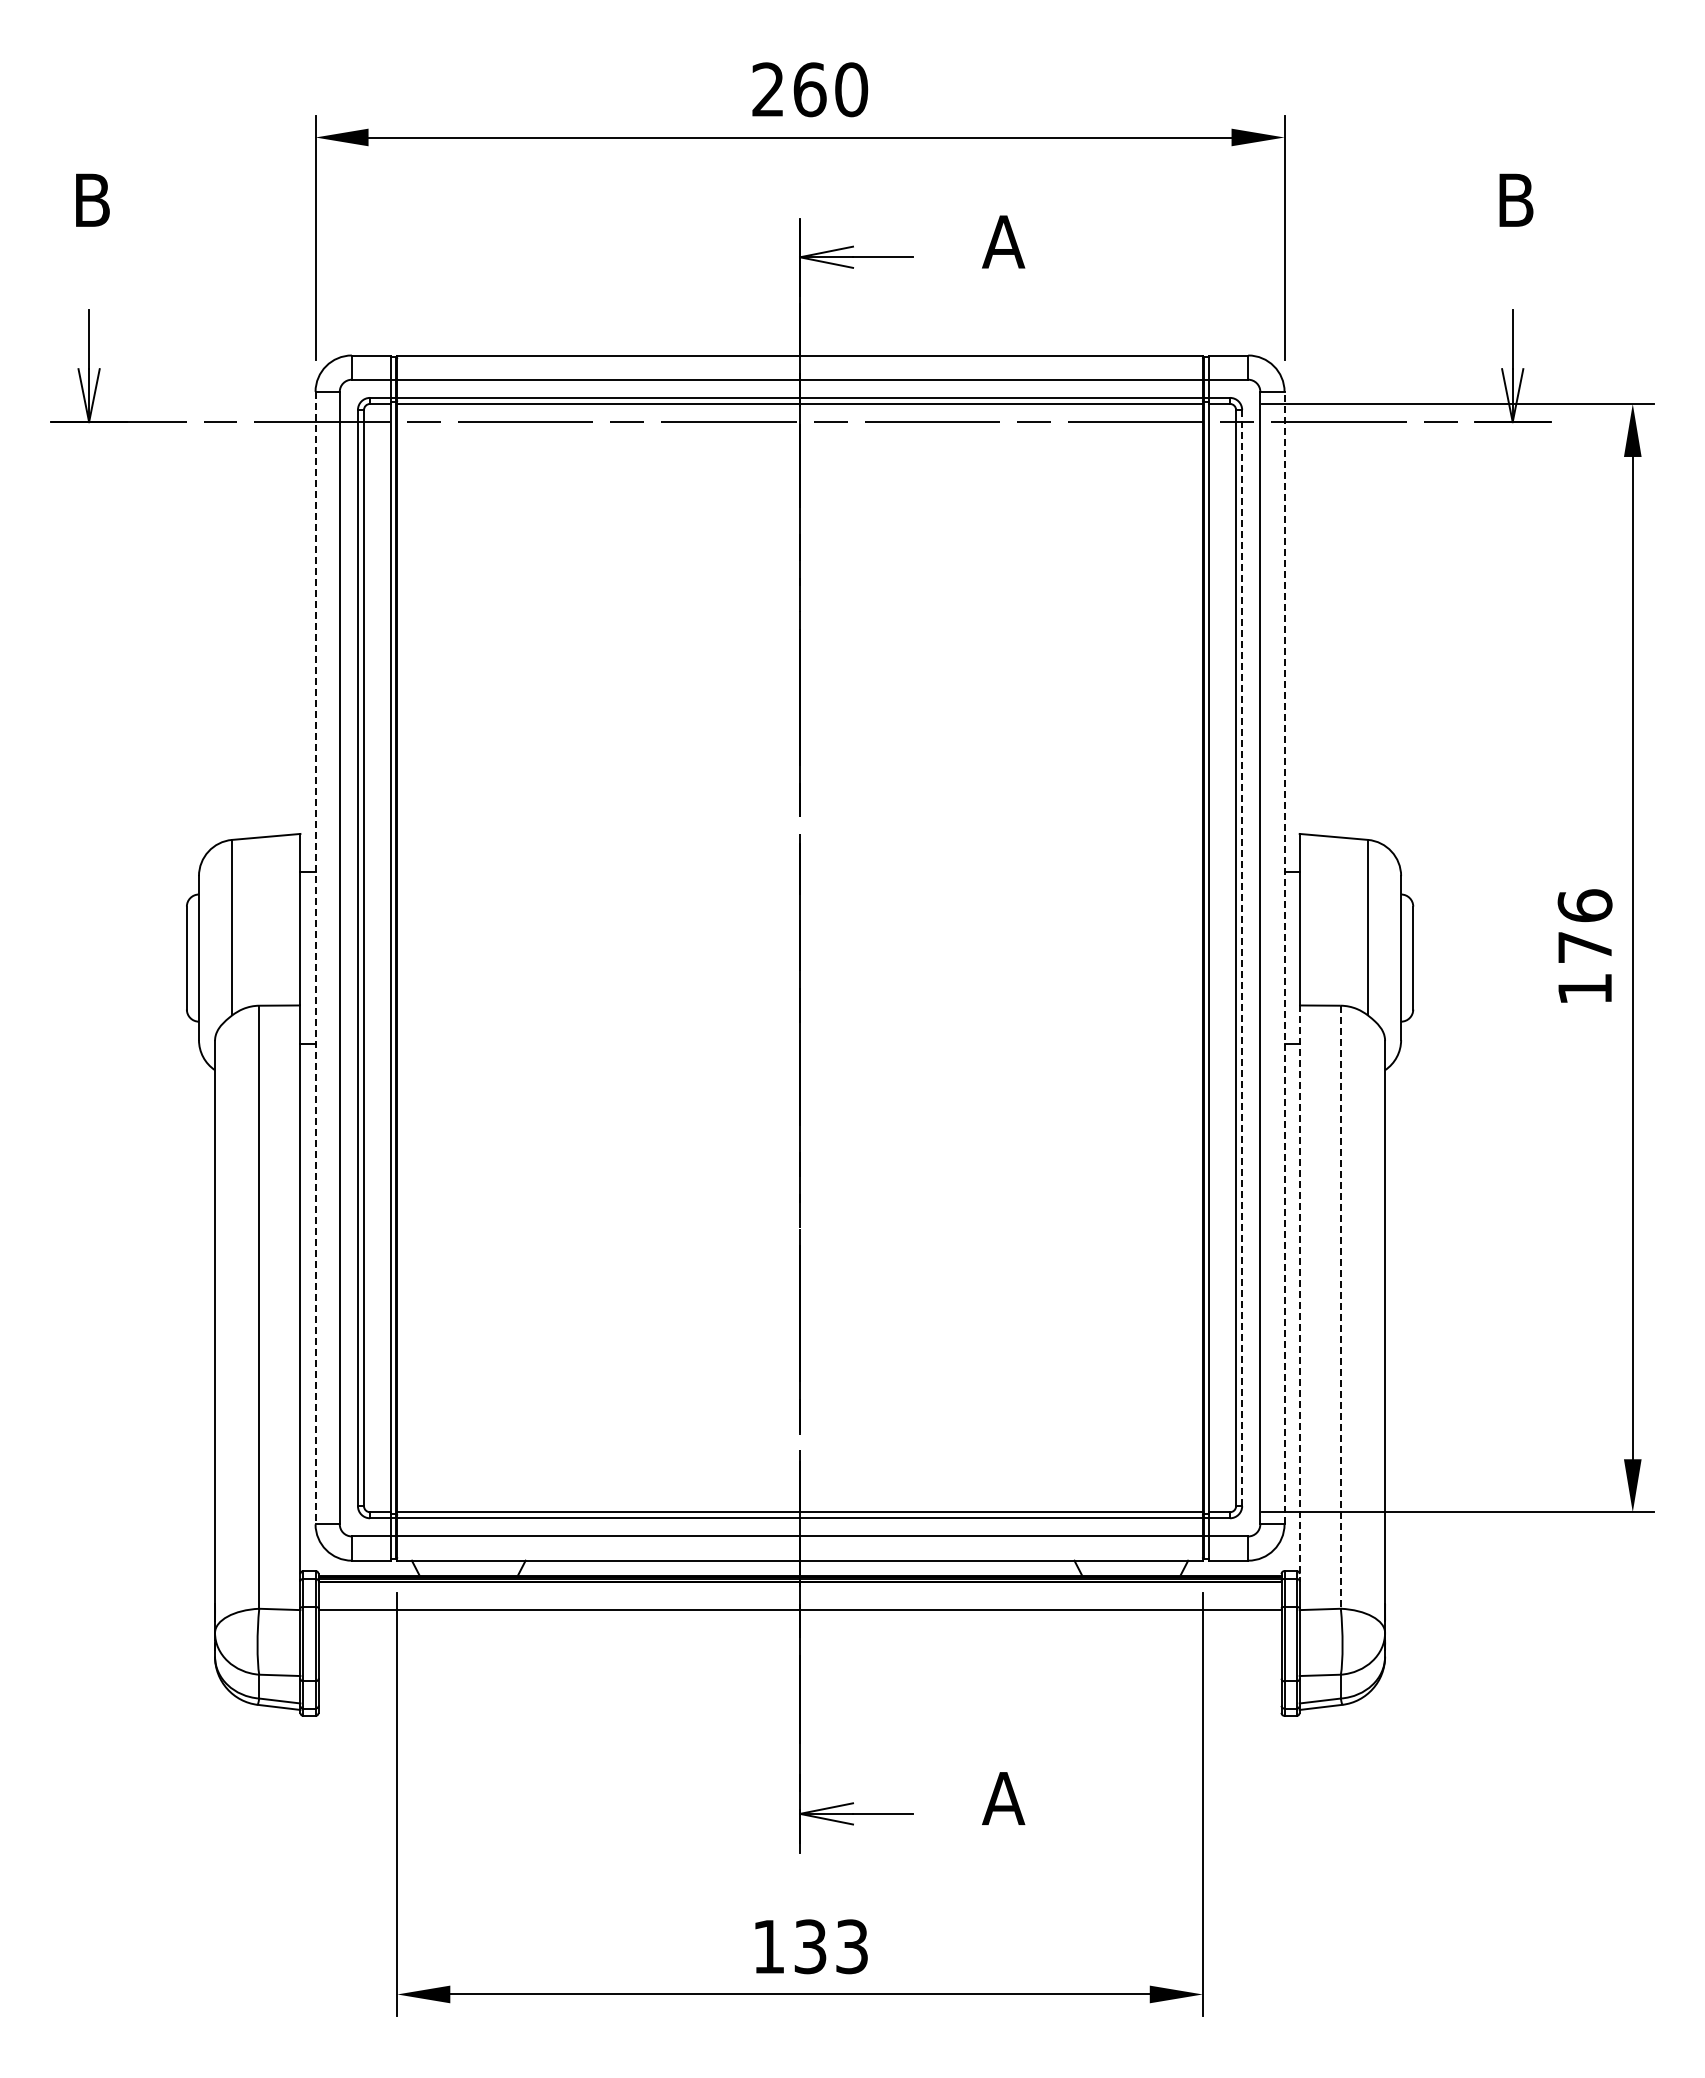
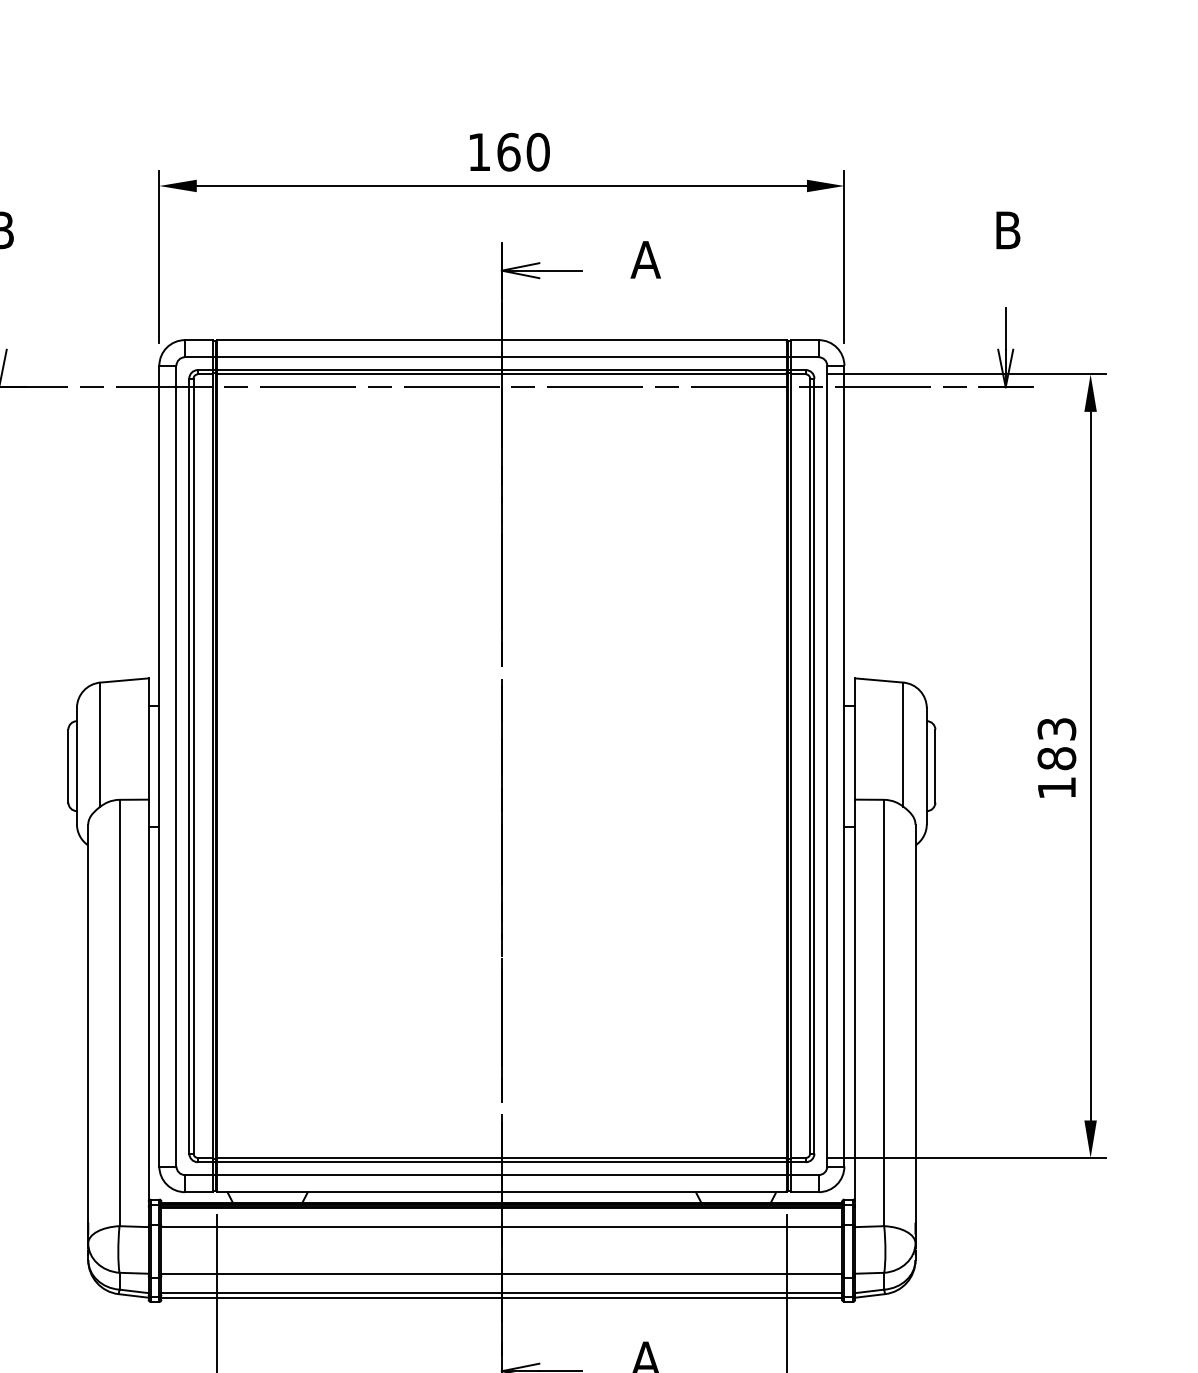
text: (767, 89) -> (478, 152), 260 -> 160
text: (1584, 926) -> (1056, 743), 176 -> 183
line: (1242, 957) -> (814, 765), dashed -> solid
line: (1284, 957) -> (844, 765), dashed -> solid
line: (315, 958) -> (159, 766), dashed -> solid
line: (1299, 1293) -> (854, 1003), dashed -> solid
line: (1340, 1307) -> (883, 1013), dashed -> solid
line: (799, 1676) -> (501, 1274), added
line: (799, 1703) -> (501, 1293), added
line: (799, 1709) -> (501, 1297), added

